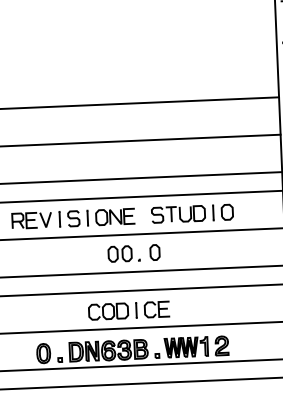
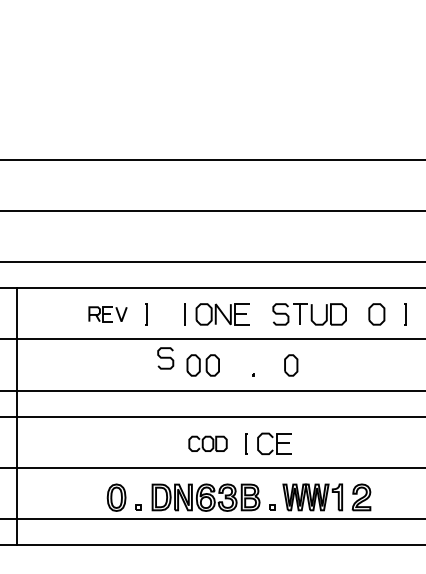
line: (213, 212) -> (405, 314), moved
curve: (73, 218) -> (165, 358), moved
part: (31, 220) -> (107, 314), size x0.7
part: (155, 252) -> (291, 365), moved
part: (119, 254) -> (202, 365), moved
part: (108, 311) -> (207, 443), size x0.7

